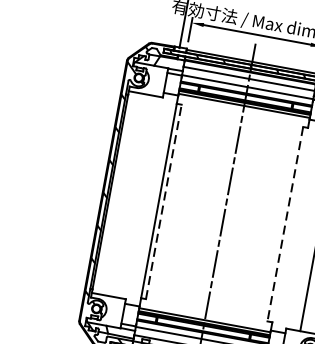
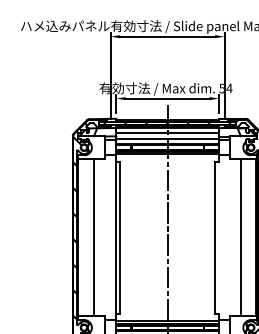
line: (129, 195) -> (93, 237), added
line: (164, 201) -> (120, 237), dashed -> solid
line: (285, 224) -> (215, 237), dashed -> solid

